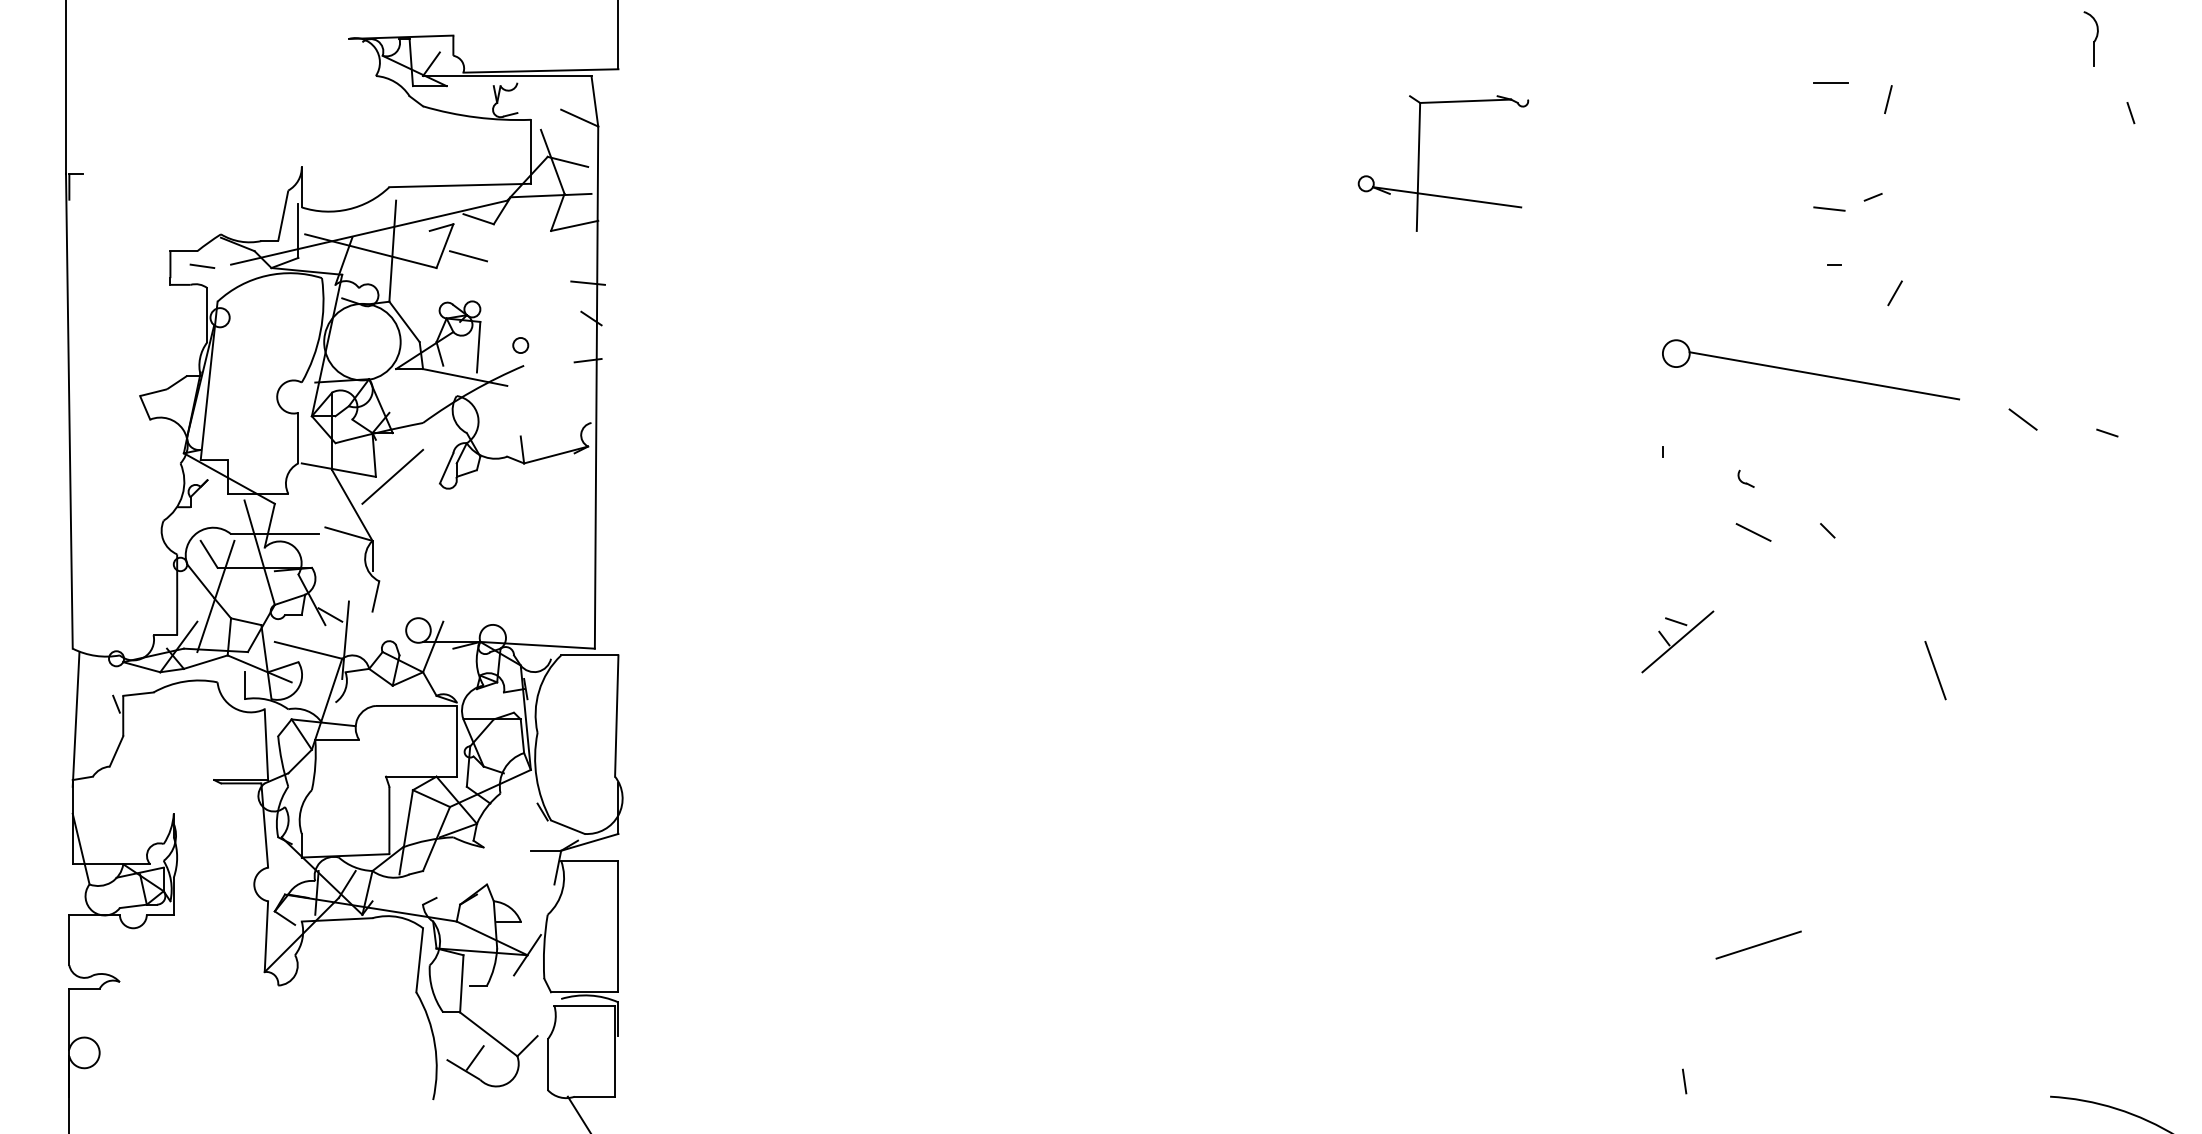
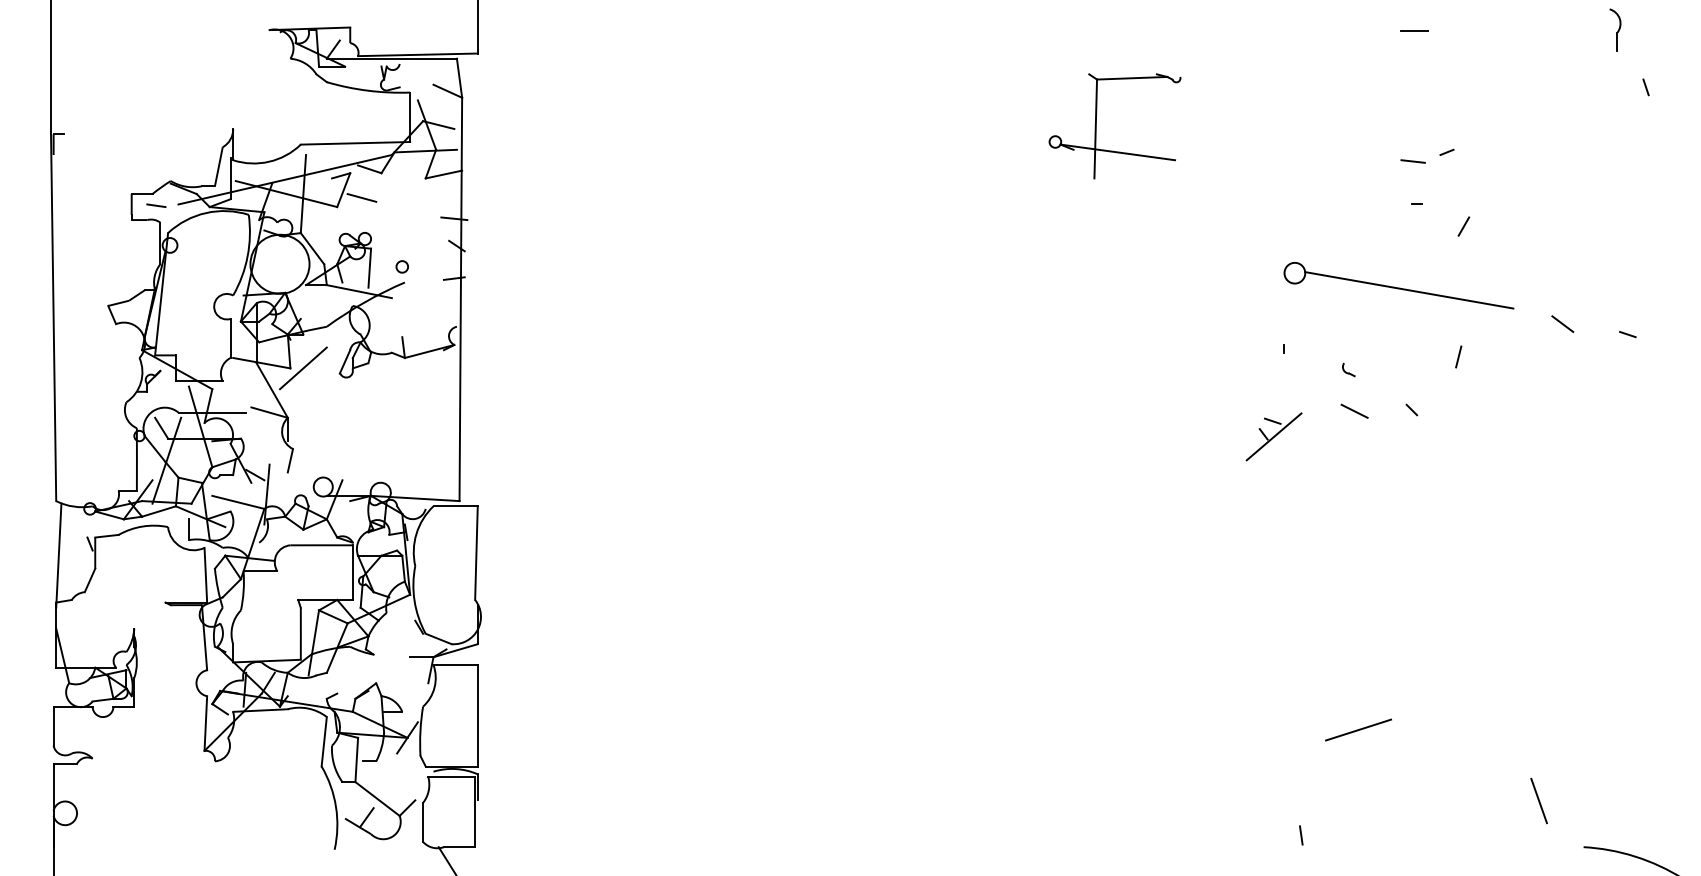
line: (1831, 82) -> (1414, 30), moved
line: (1888, 99) -> (1458, 356), moved
part: (1677, 641) -> (1273, 436), moved
line: (1934, 669) -> (1538, 800), moved

